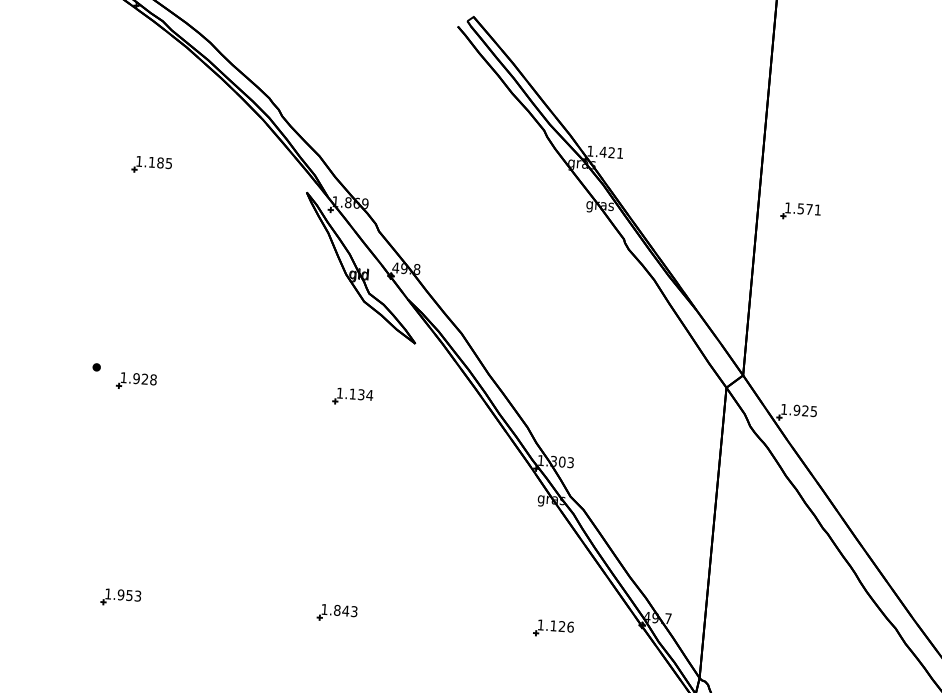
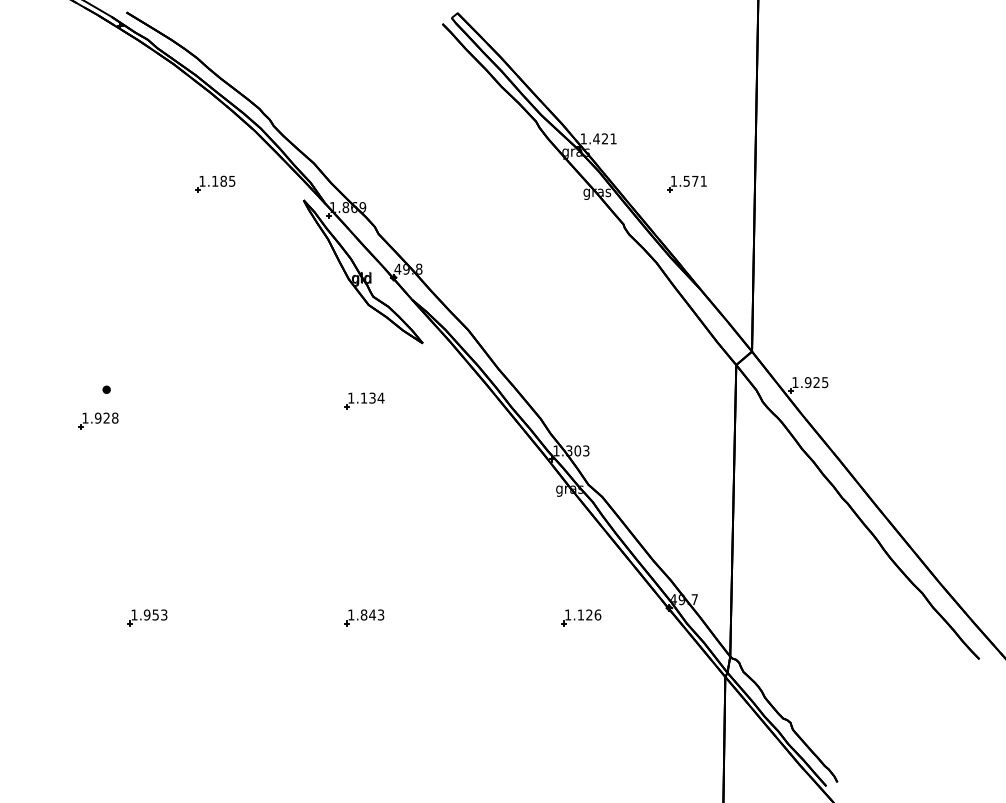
part: (152, 164) -> (215, 183), moved
part: (800, 212) -> (686, 184), moved
part: (136, 380) -> (98, 420), moved

